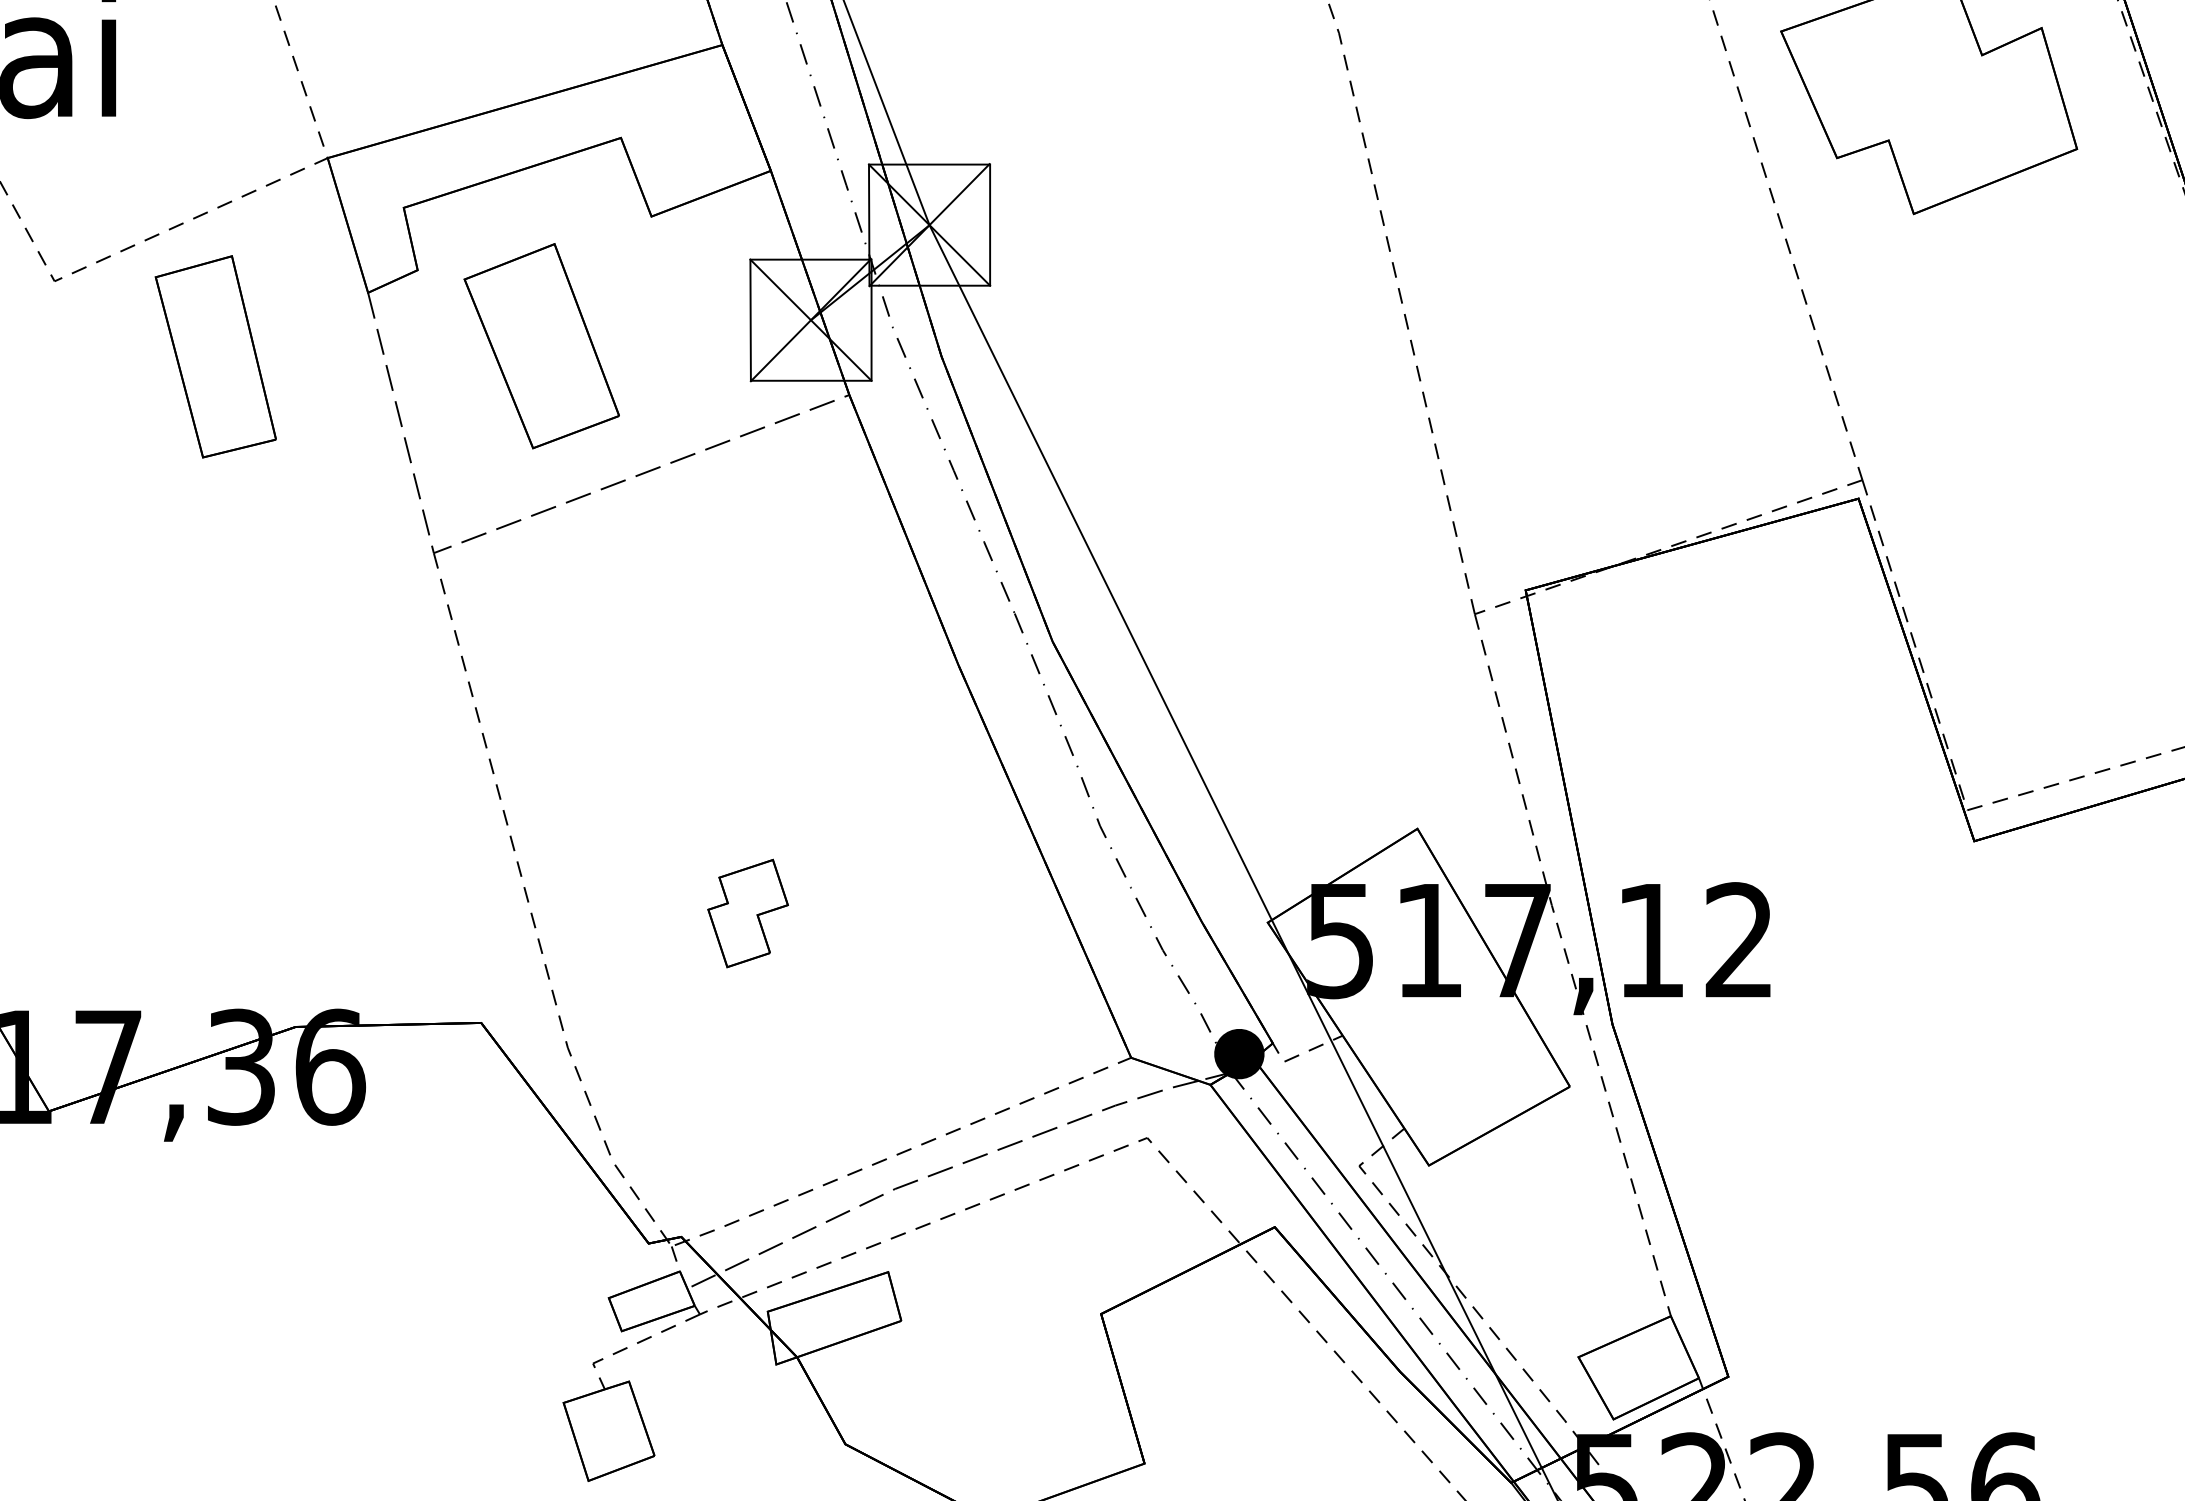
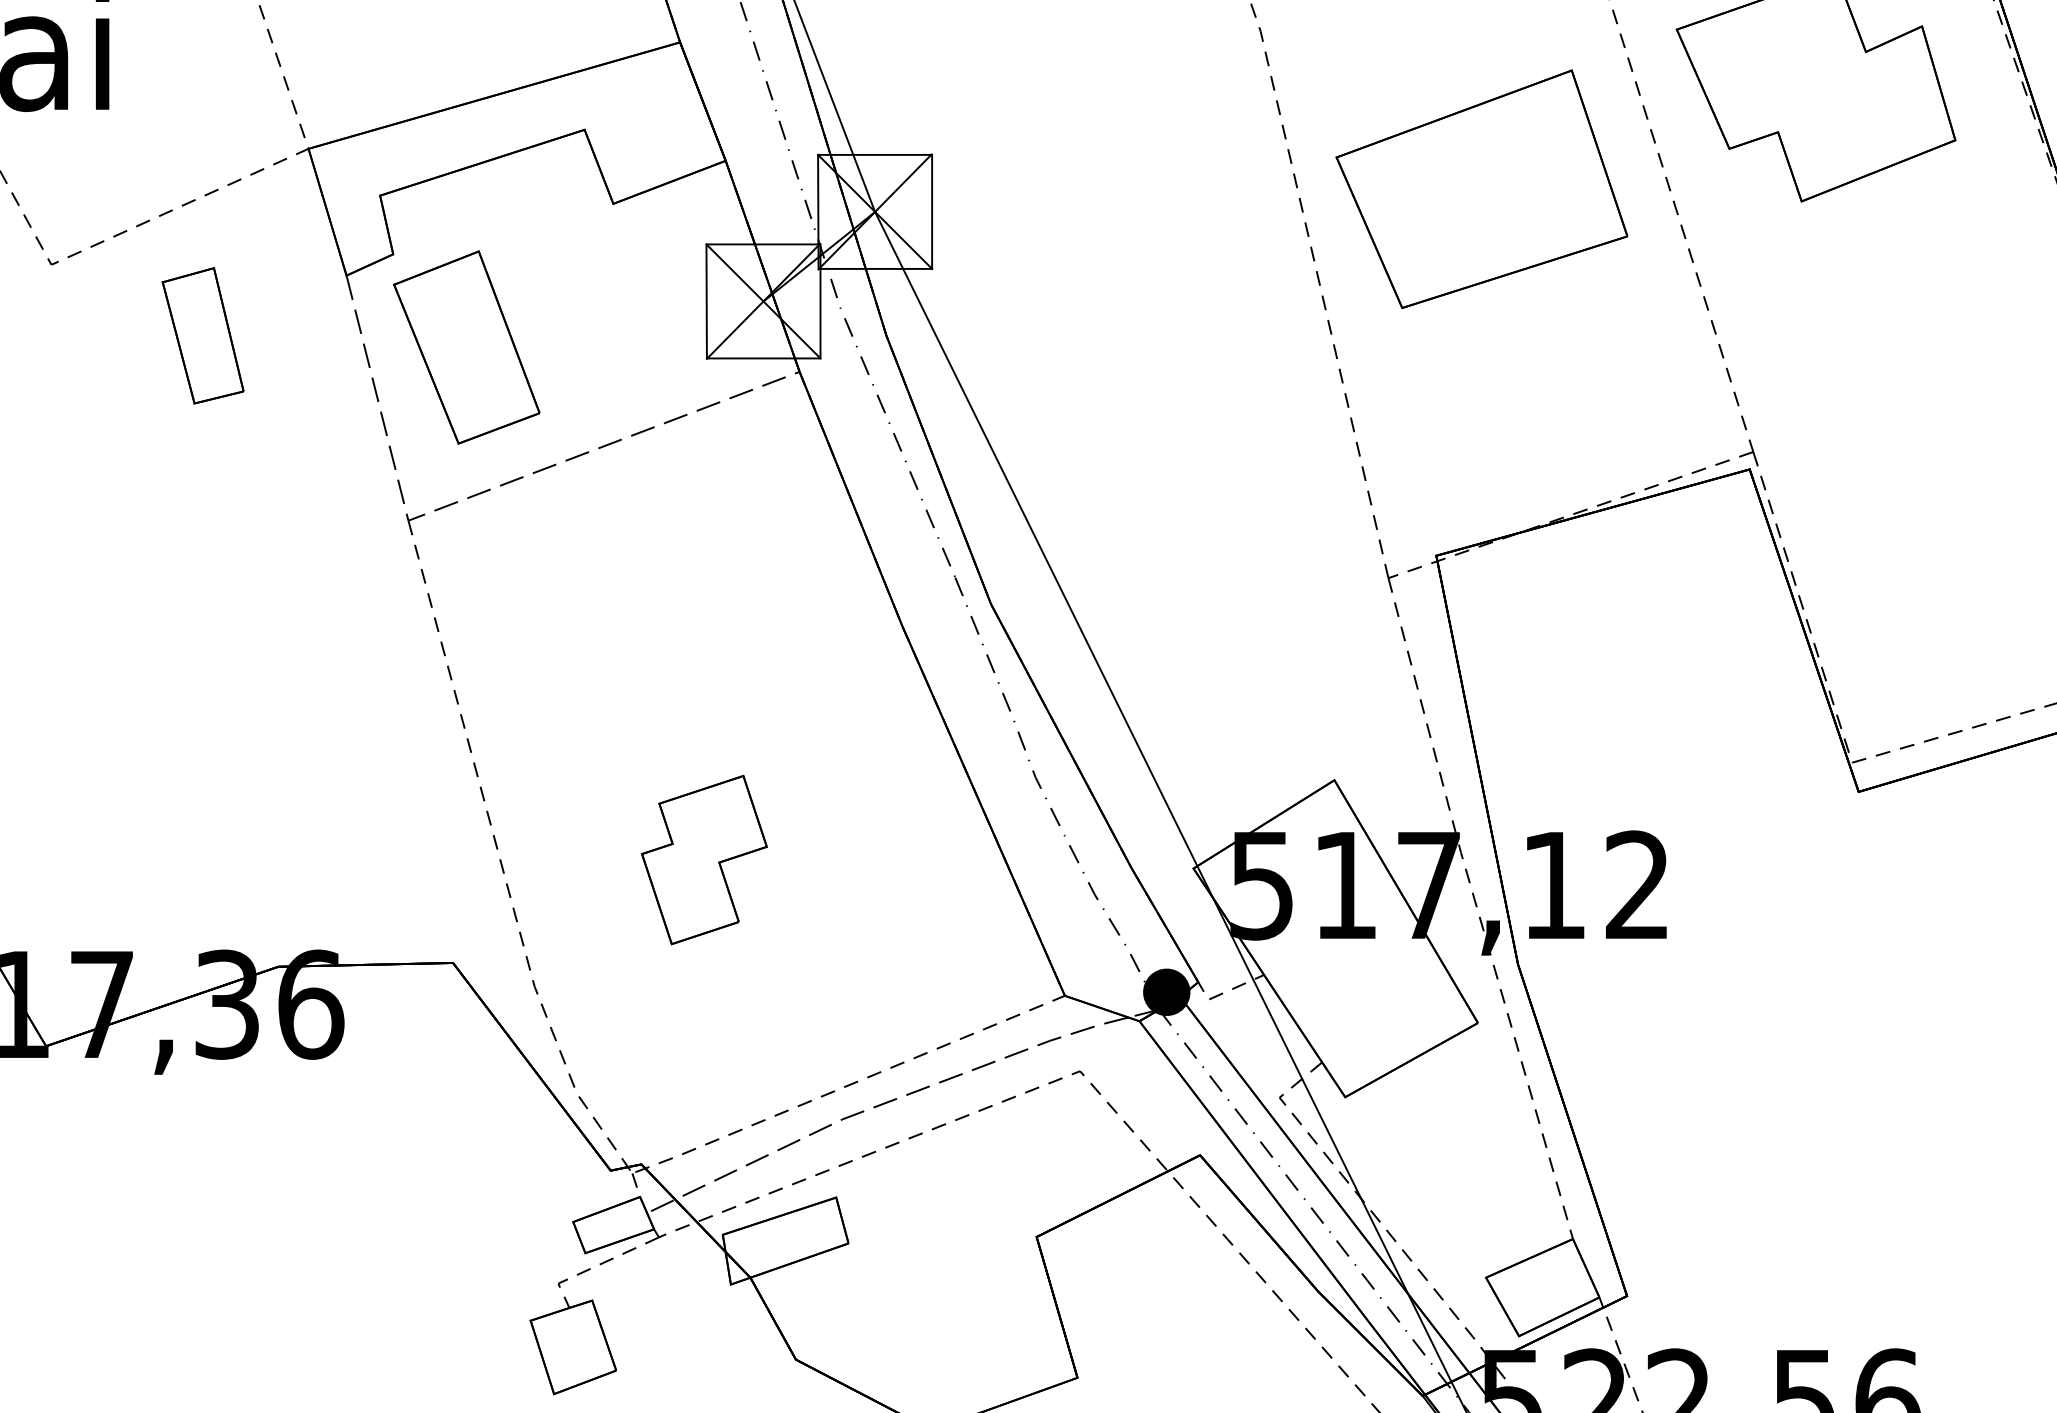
part: (1573, 200) -> (1481, 188), added
part: (541, 346) -> (466, 347), moved
part: (215, 356) -> (202, 335), size x0.71
part: (747, 913) -> (703, 859), size x1.67

